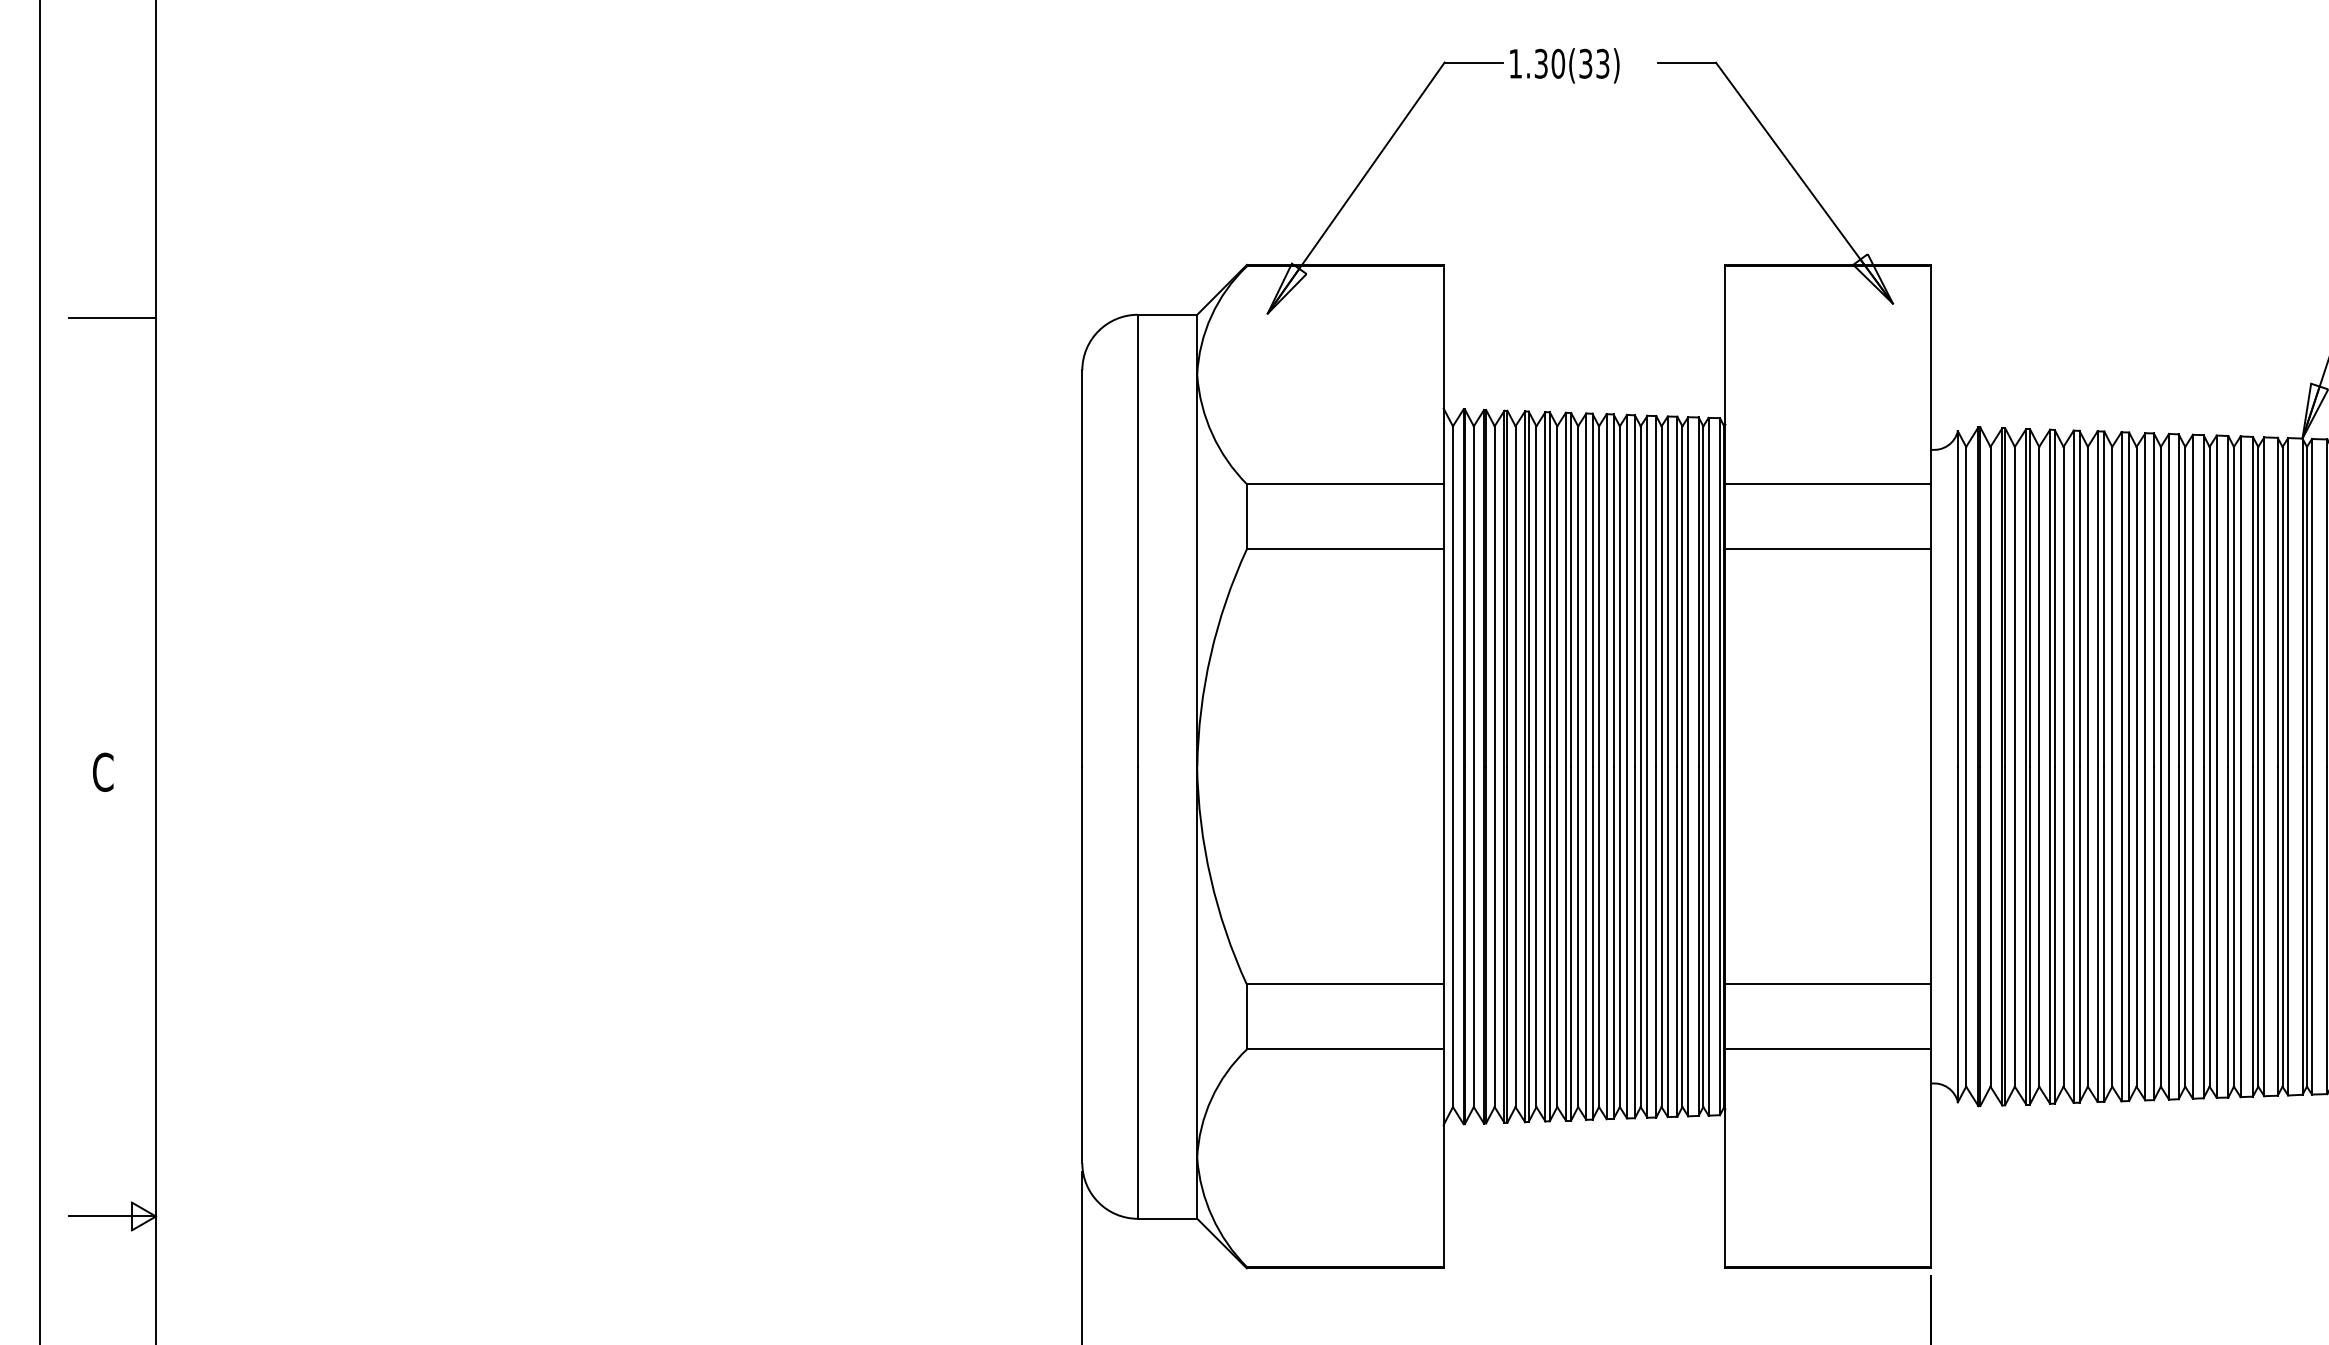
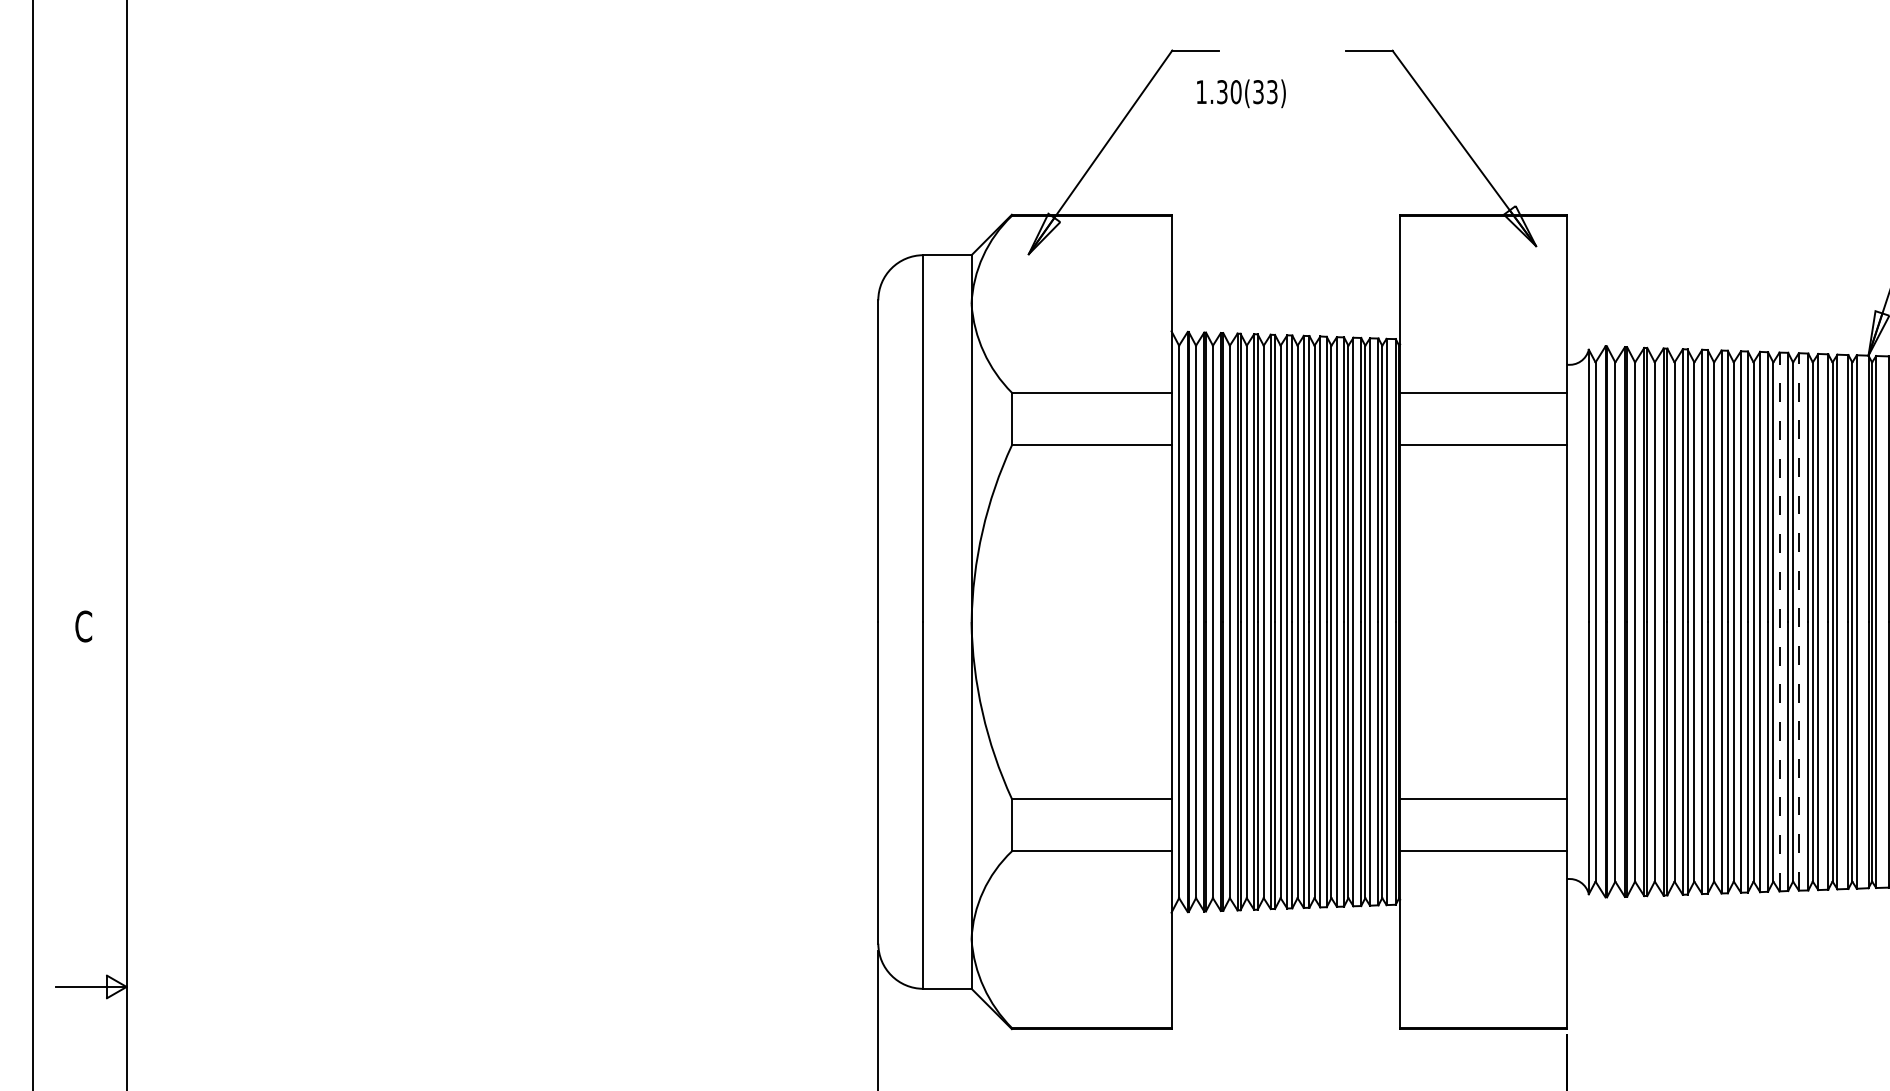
text: (1564, 65) -> (1241, 93), moved
line: (112, 318) -> (91, 258), removed
line: (2192, 766) -> (1779, 621), solid -> dashed
line: (2216, 766) -> (1798, 621), solid -> dashed

